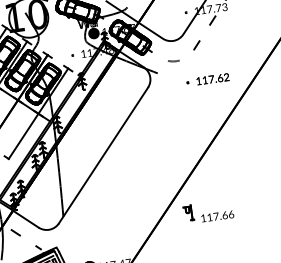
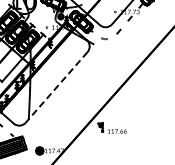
part: (206, 80) -> (121, 52), removed
line: (103, 155) -> (56, 87), solid -> dashed

